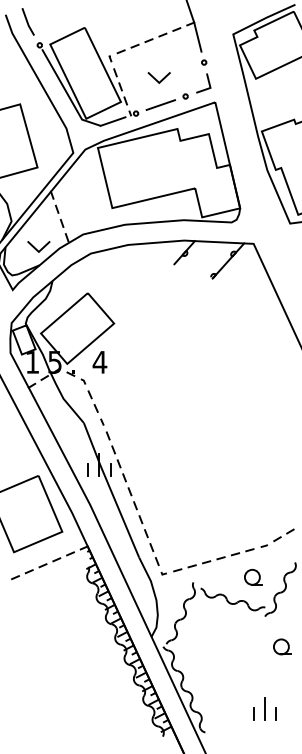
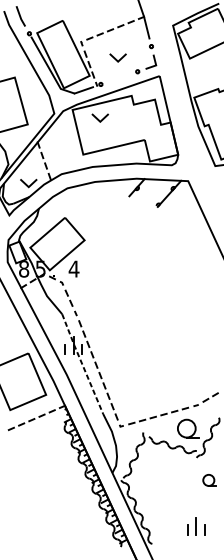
line: (160, 104) -> (119, 77), removed
line: (133, 160) -> (99, 119), added
text: (32, 362) -> (24, 269), 1 -> 8
line: (111, 490) -> (82, 364), solid -> dashed
part: (253, 577) -> (188, 428), size x1.6

